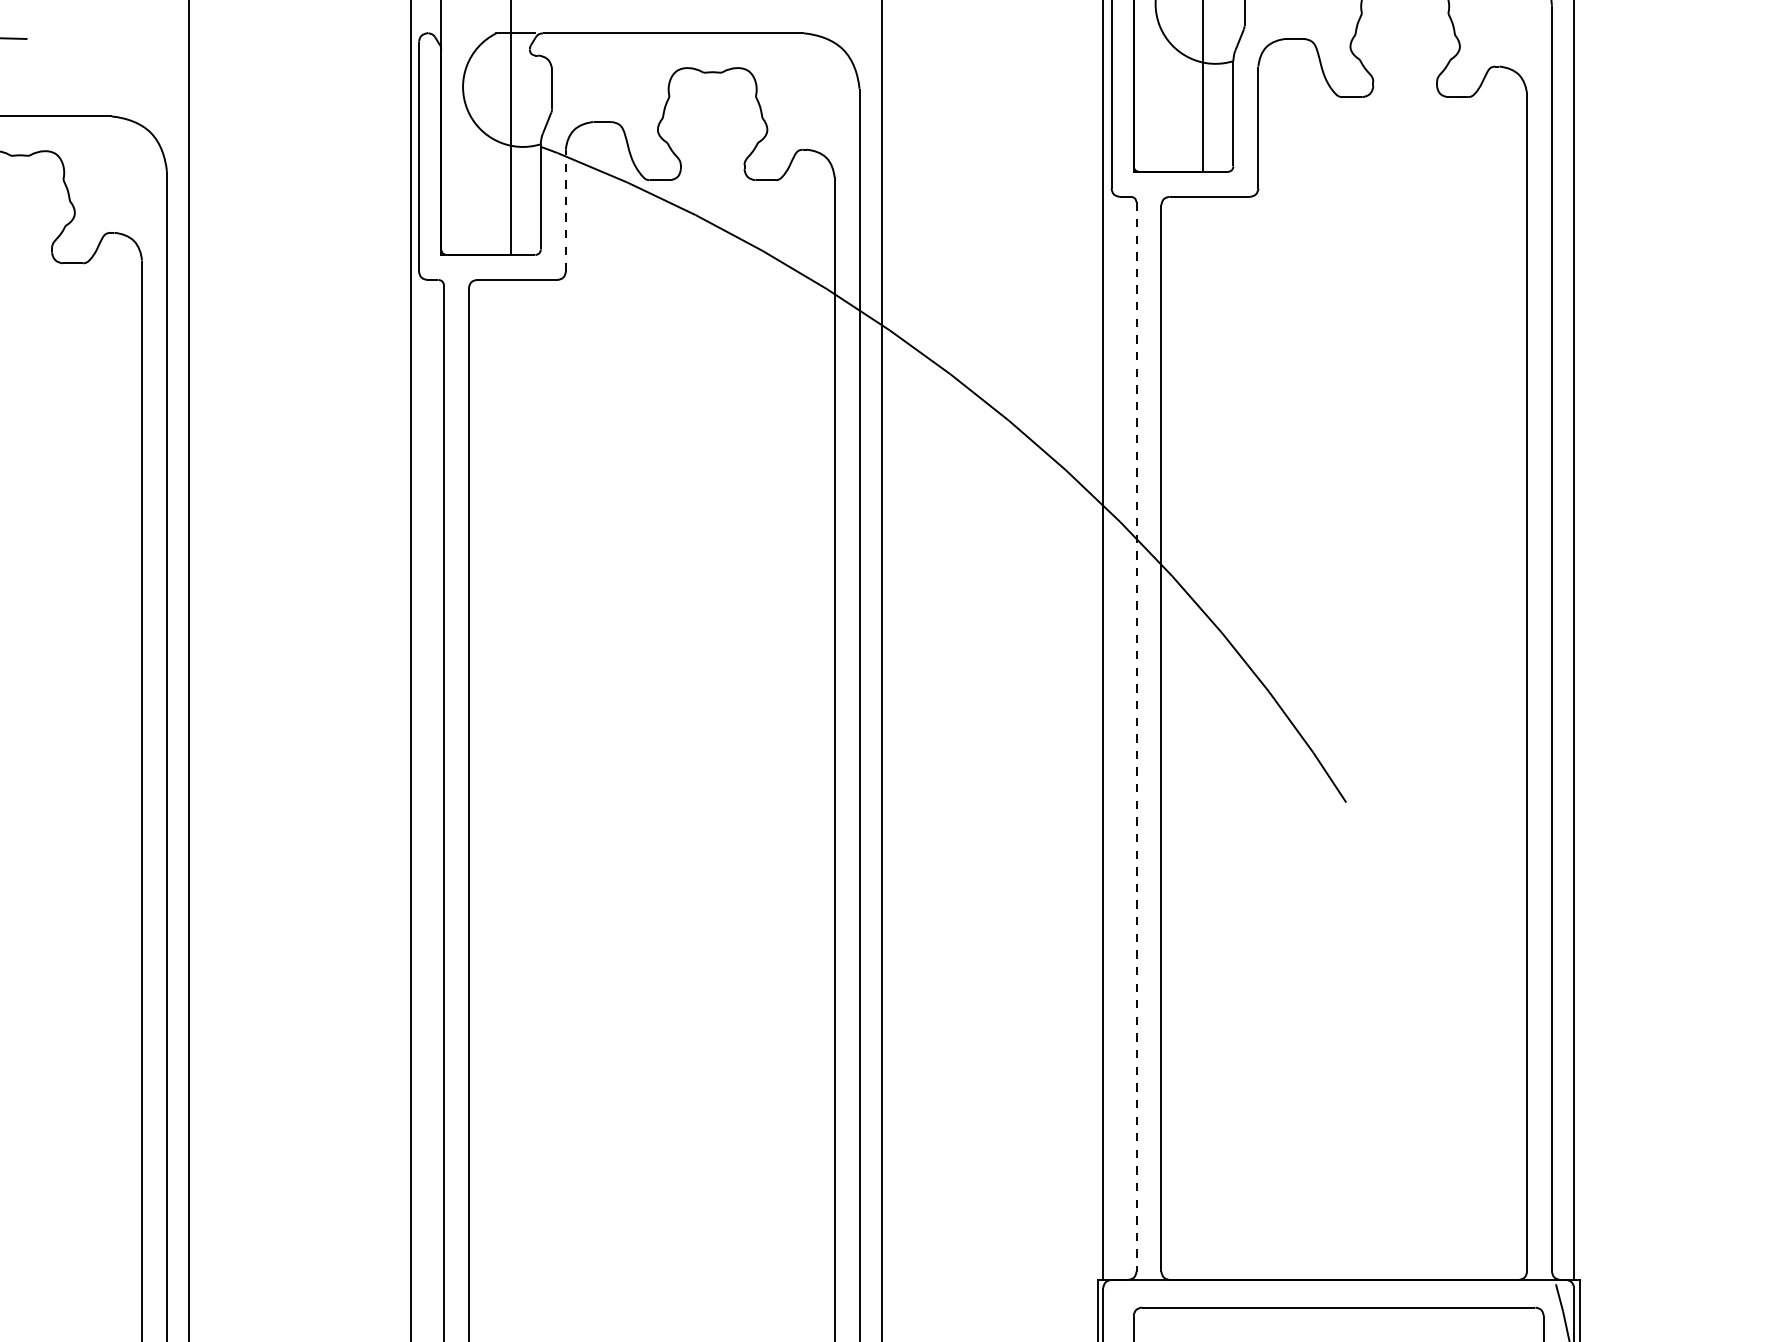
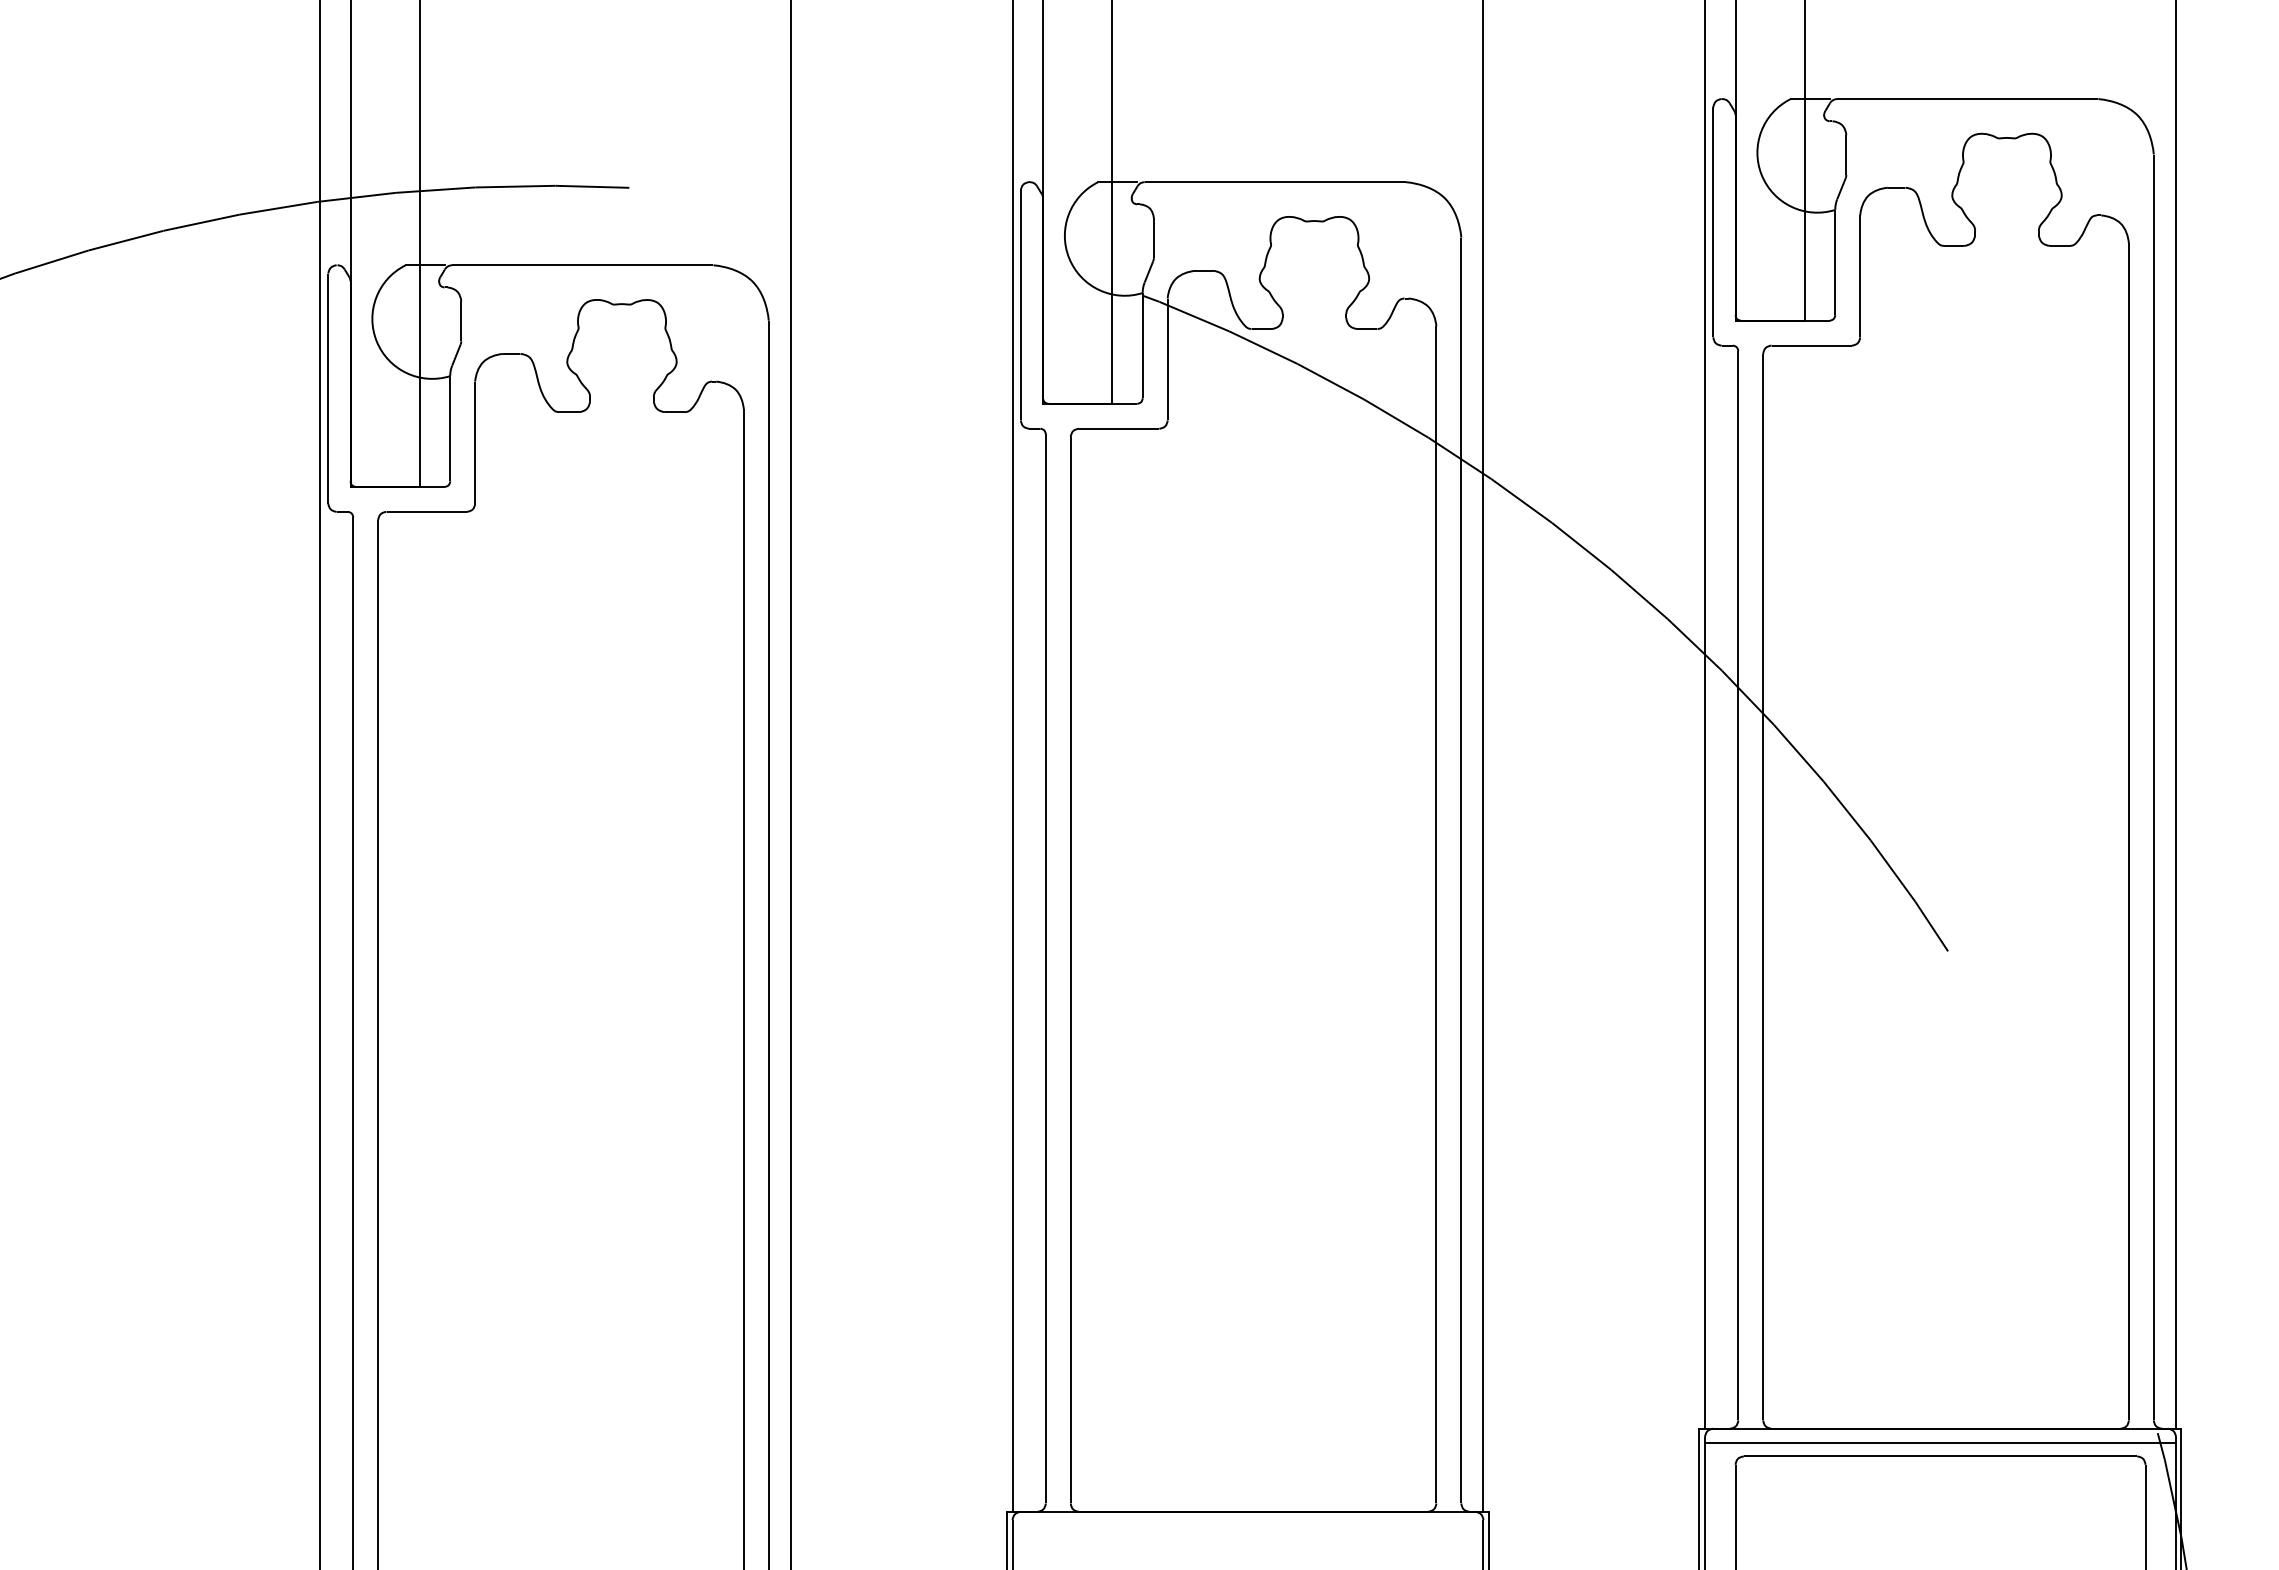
line: (565, 210) -> (1167, 359), dashed -> solid
line: (1136, 736) -> (1738, 885), dashed -> solid
line: (1338, 1293) -> (1940, 1442), added

